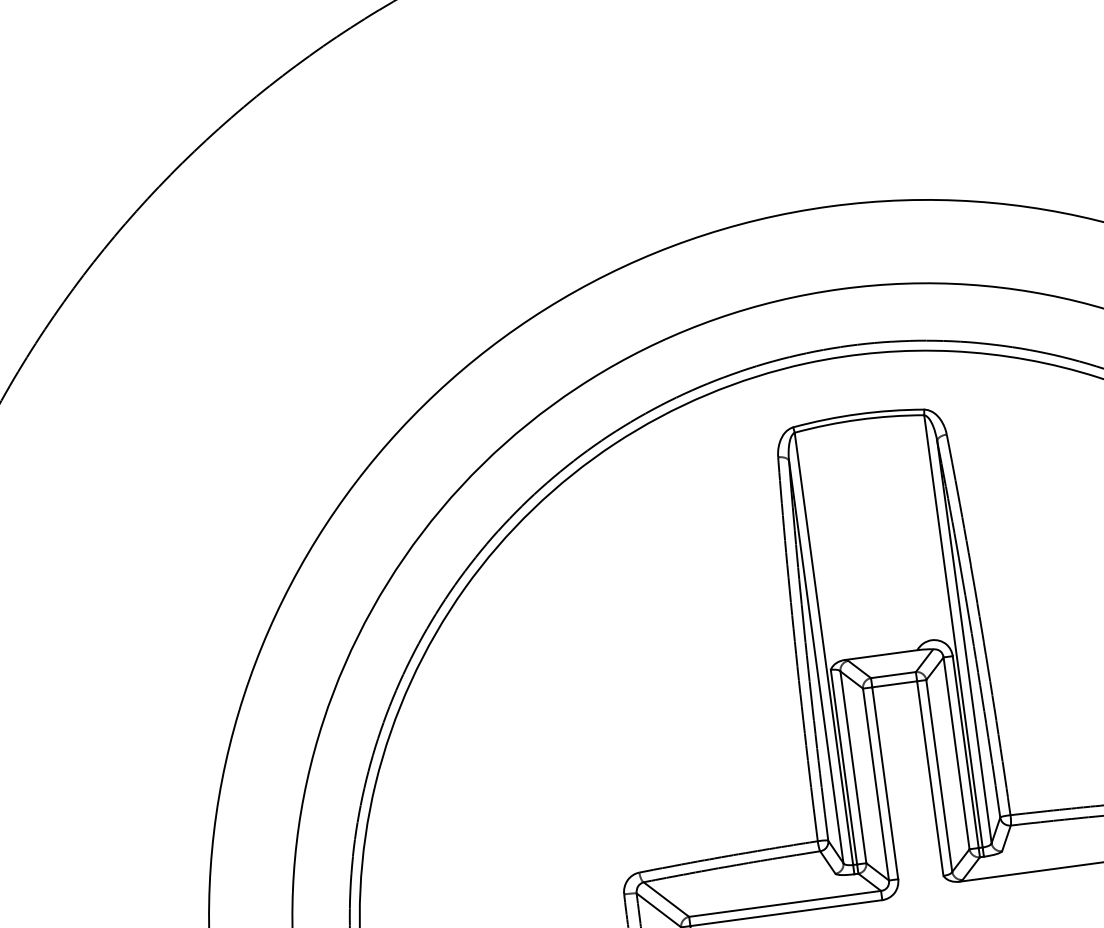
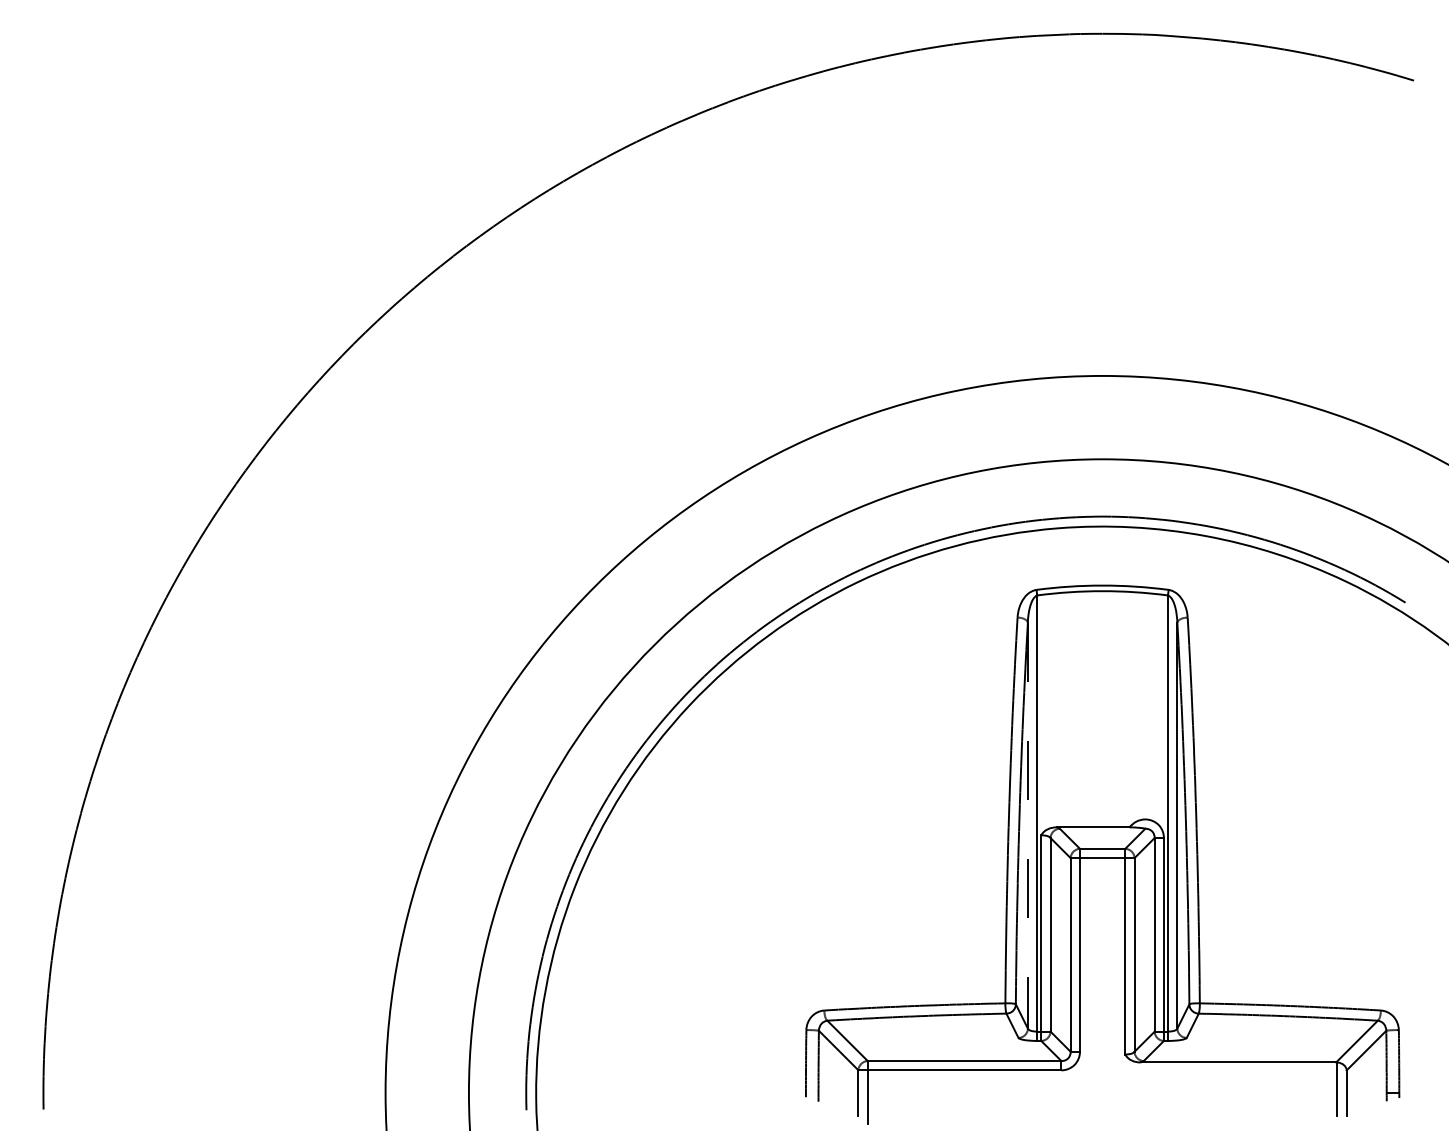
line: (815, 662) -> (1027, 825), solid -> dashed

